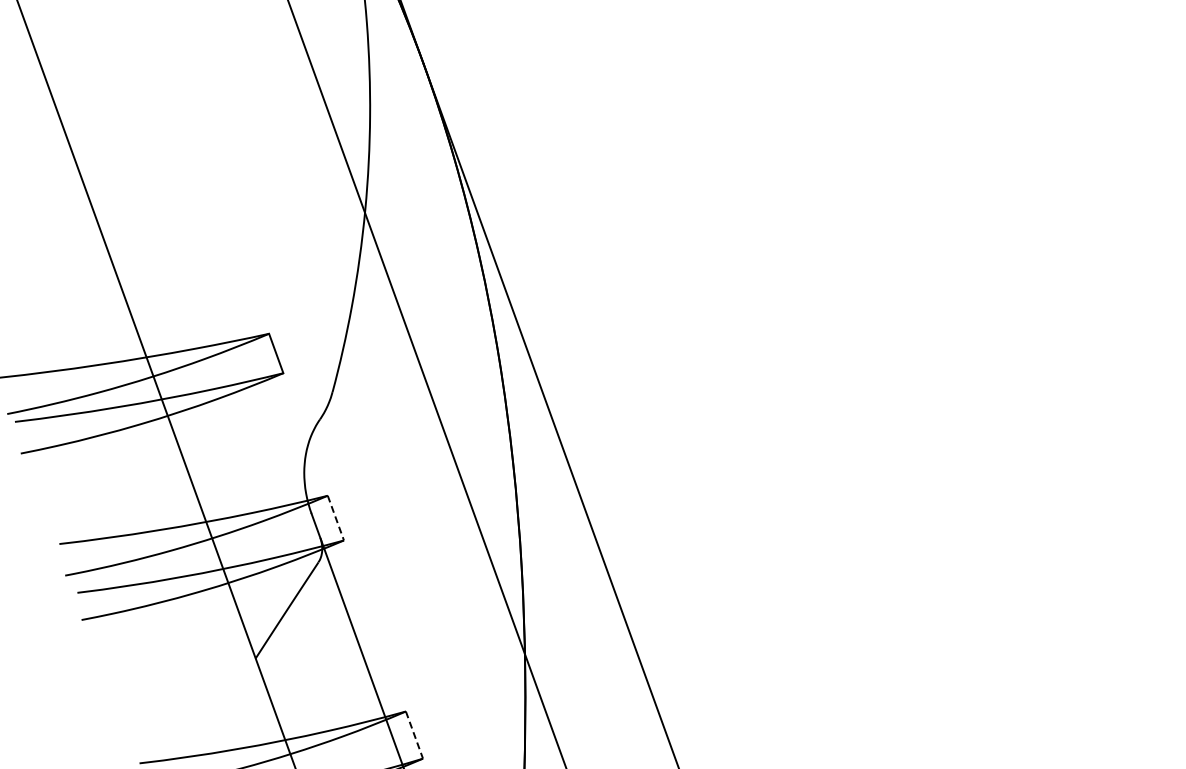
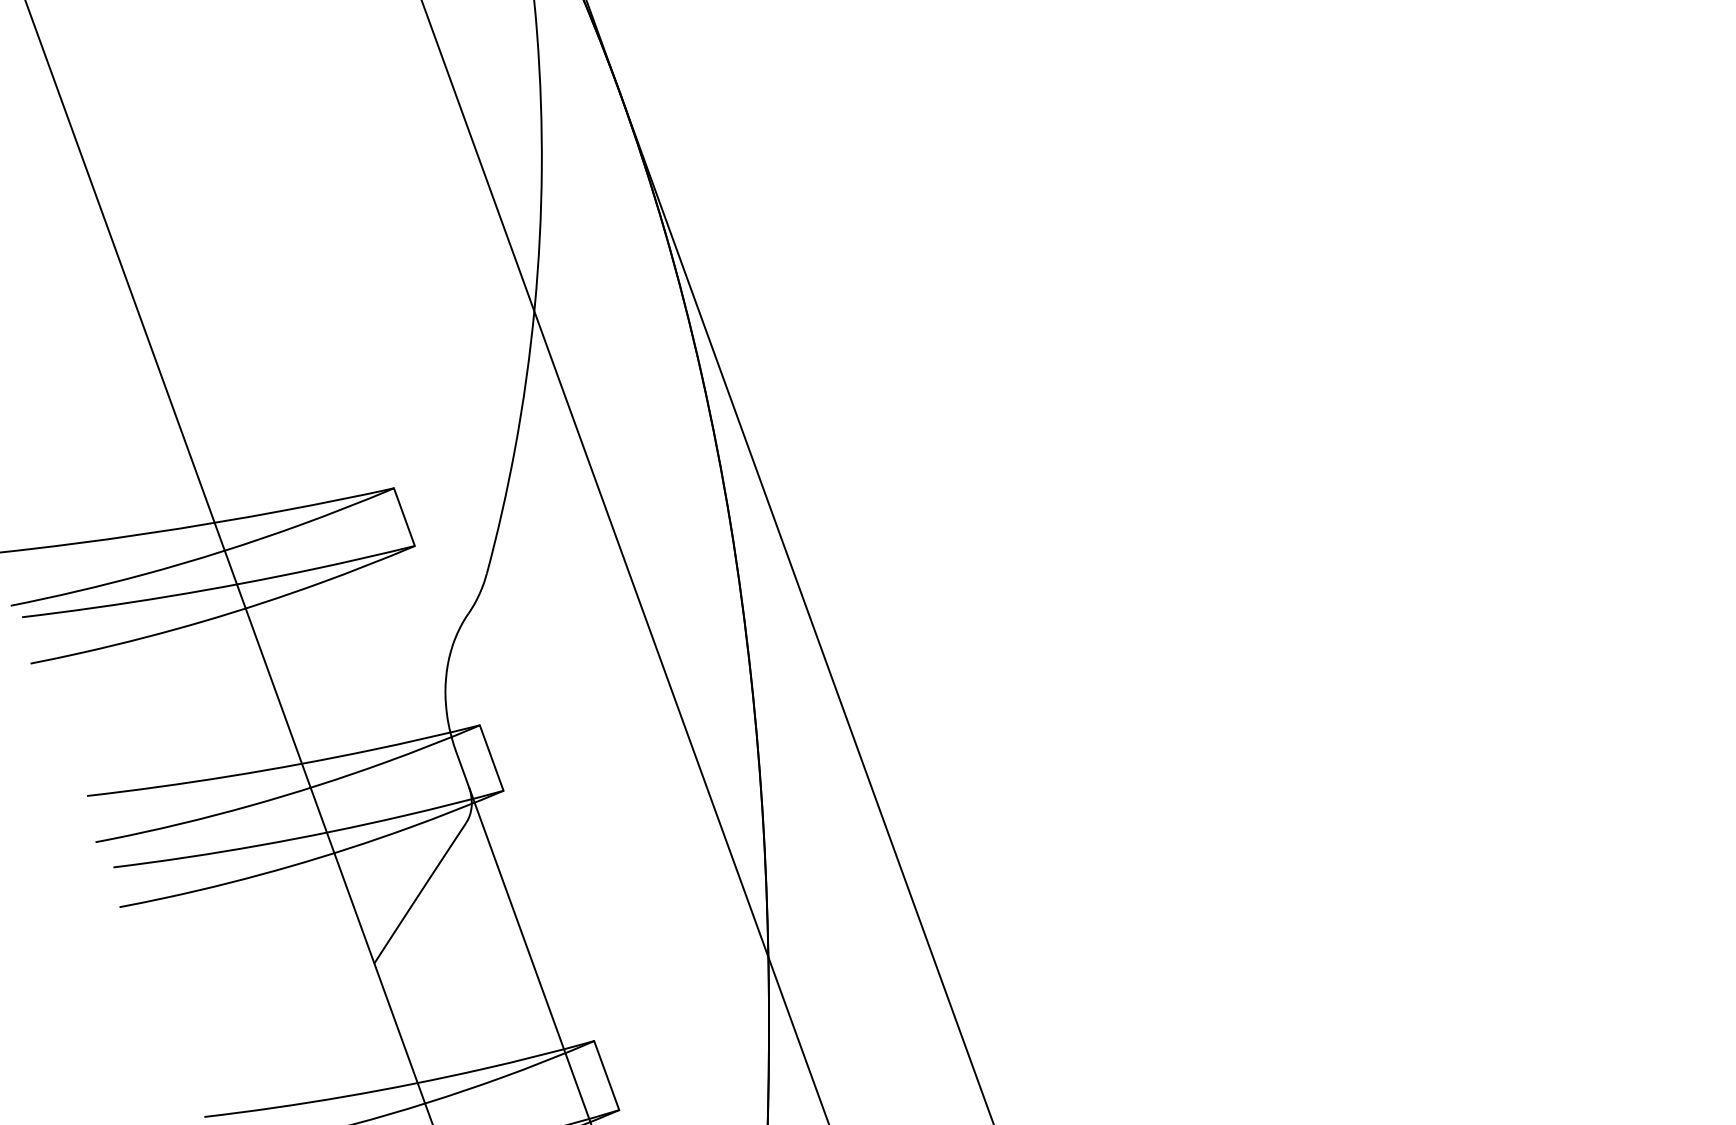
line: (335, 518) -> (491, 758), dashed -> solid
line: (414, 735) -> (606, 1076), dashed -> solid

